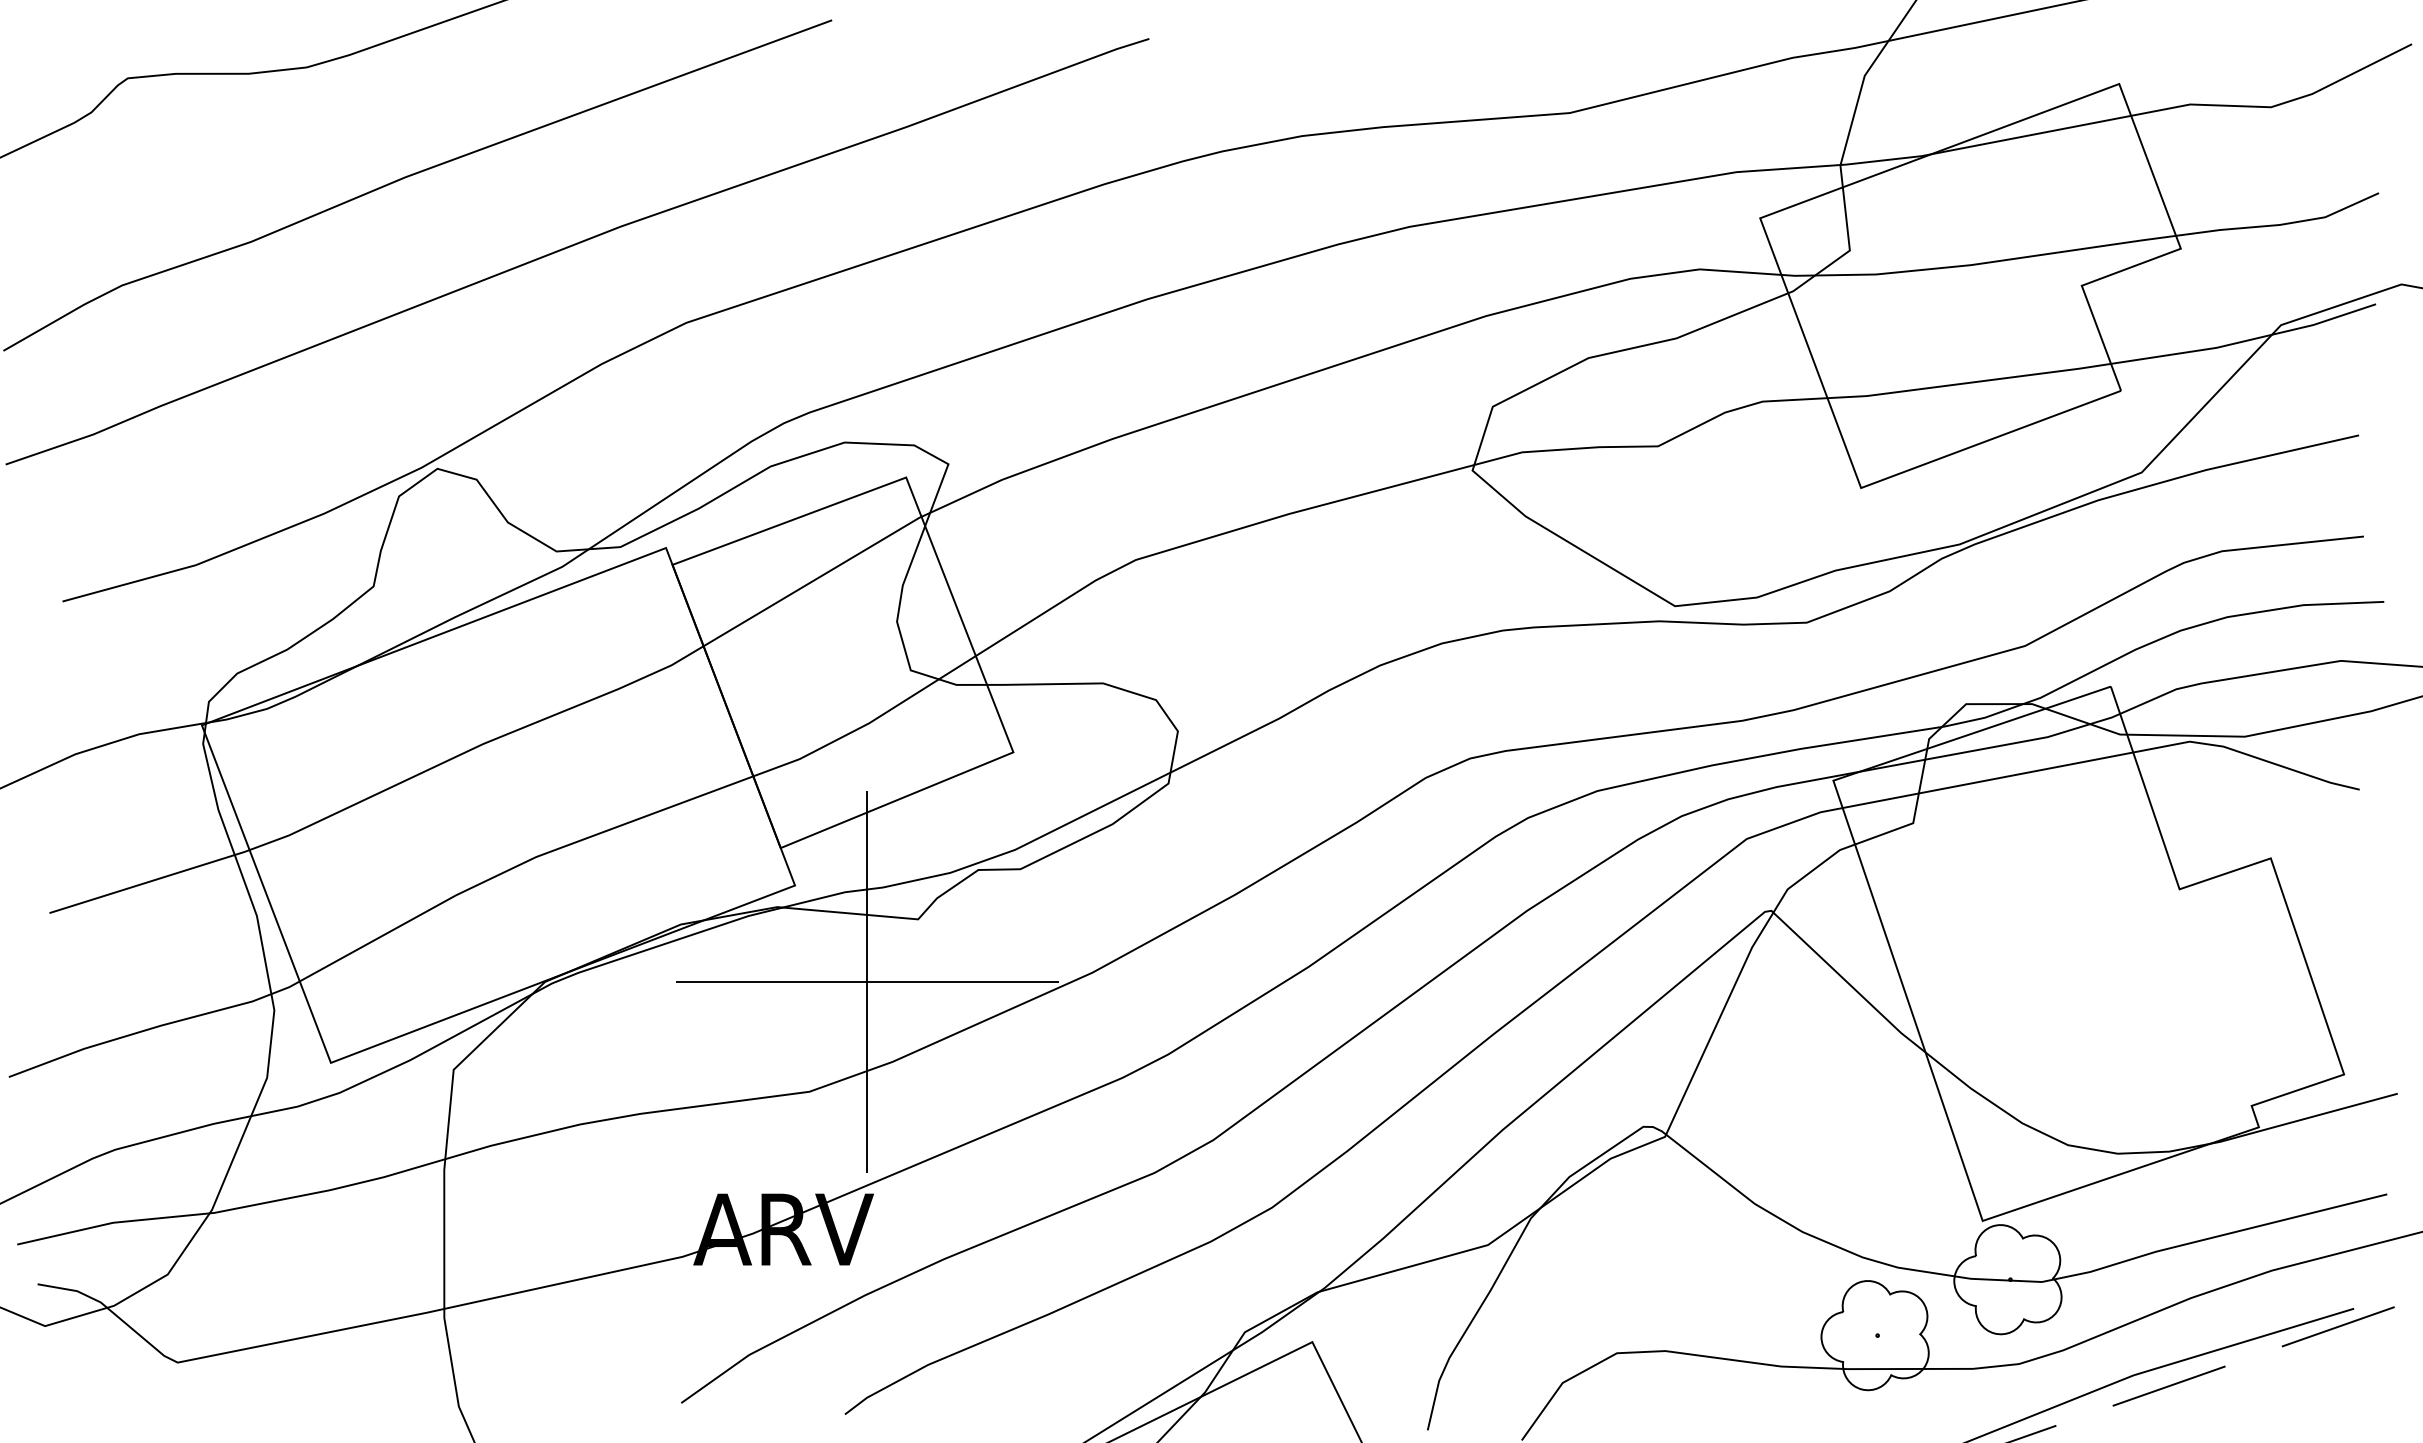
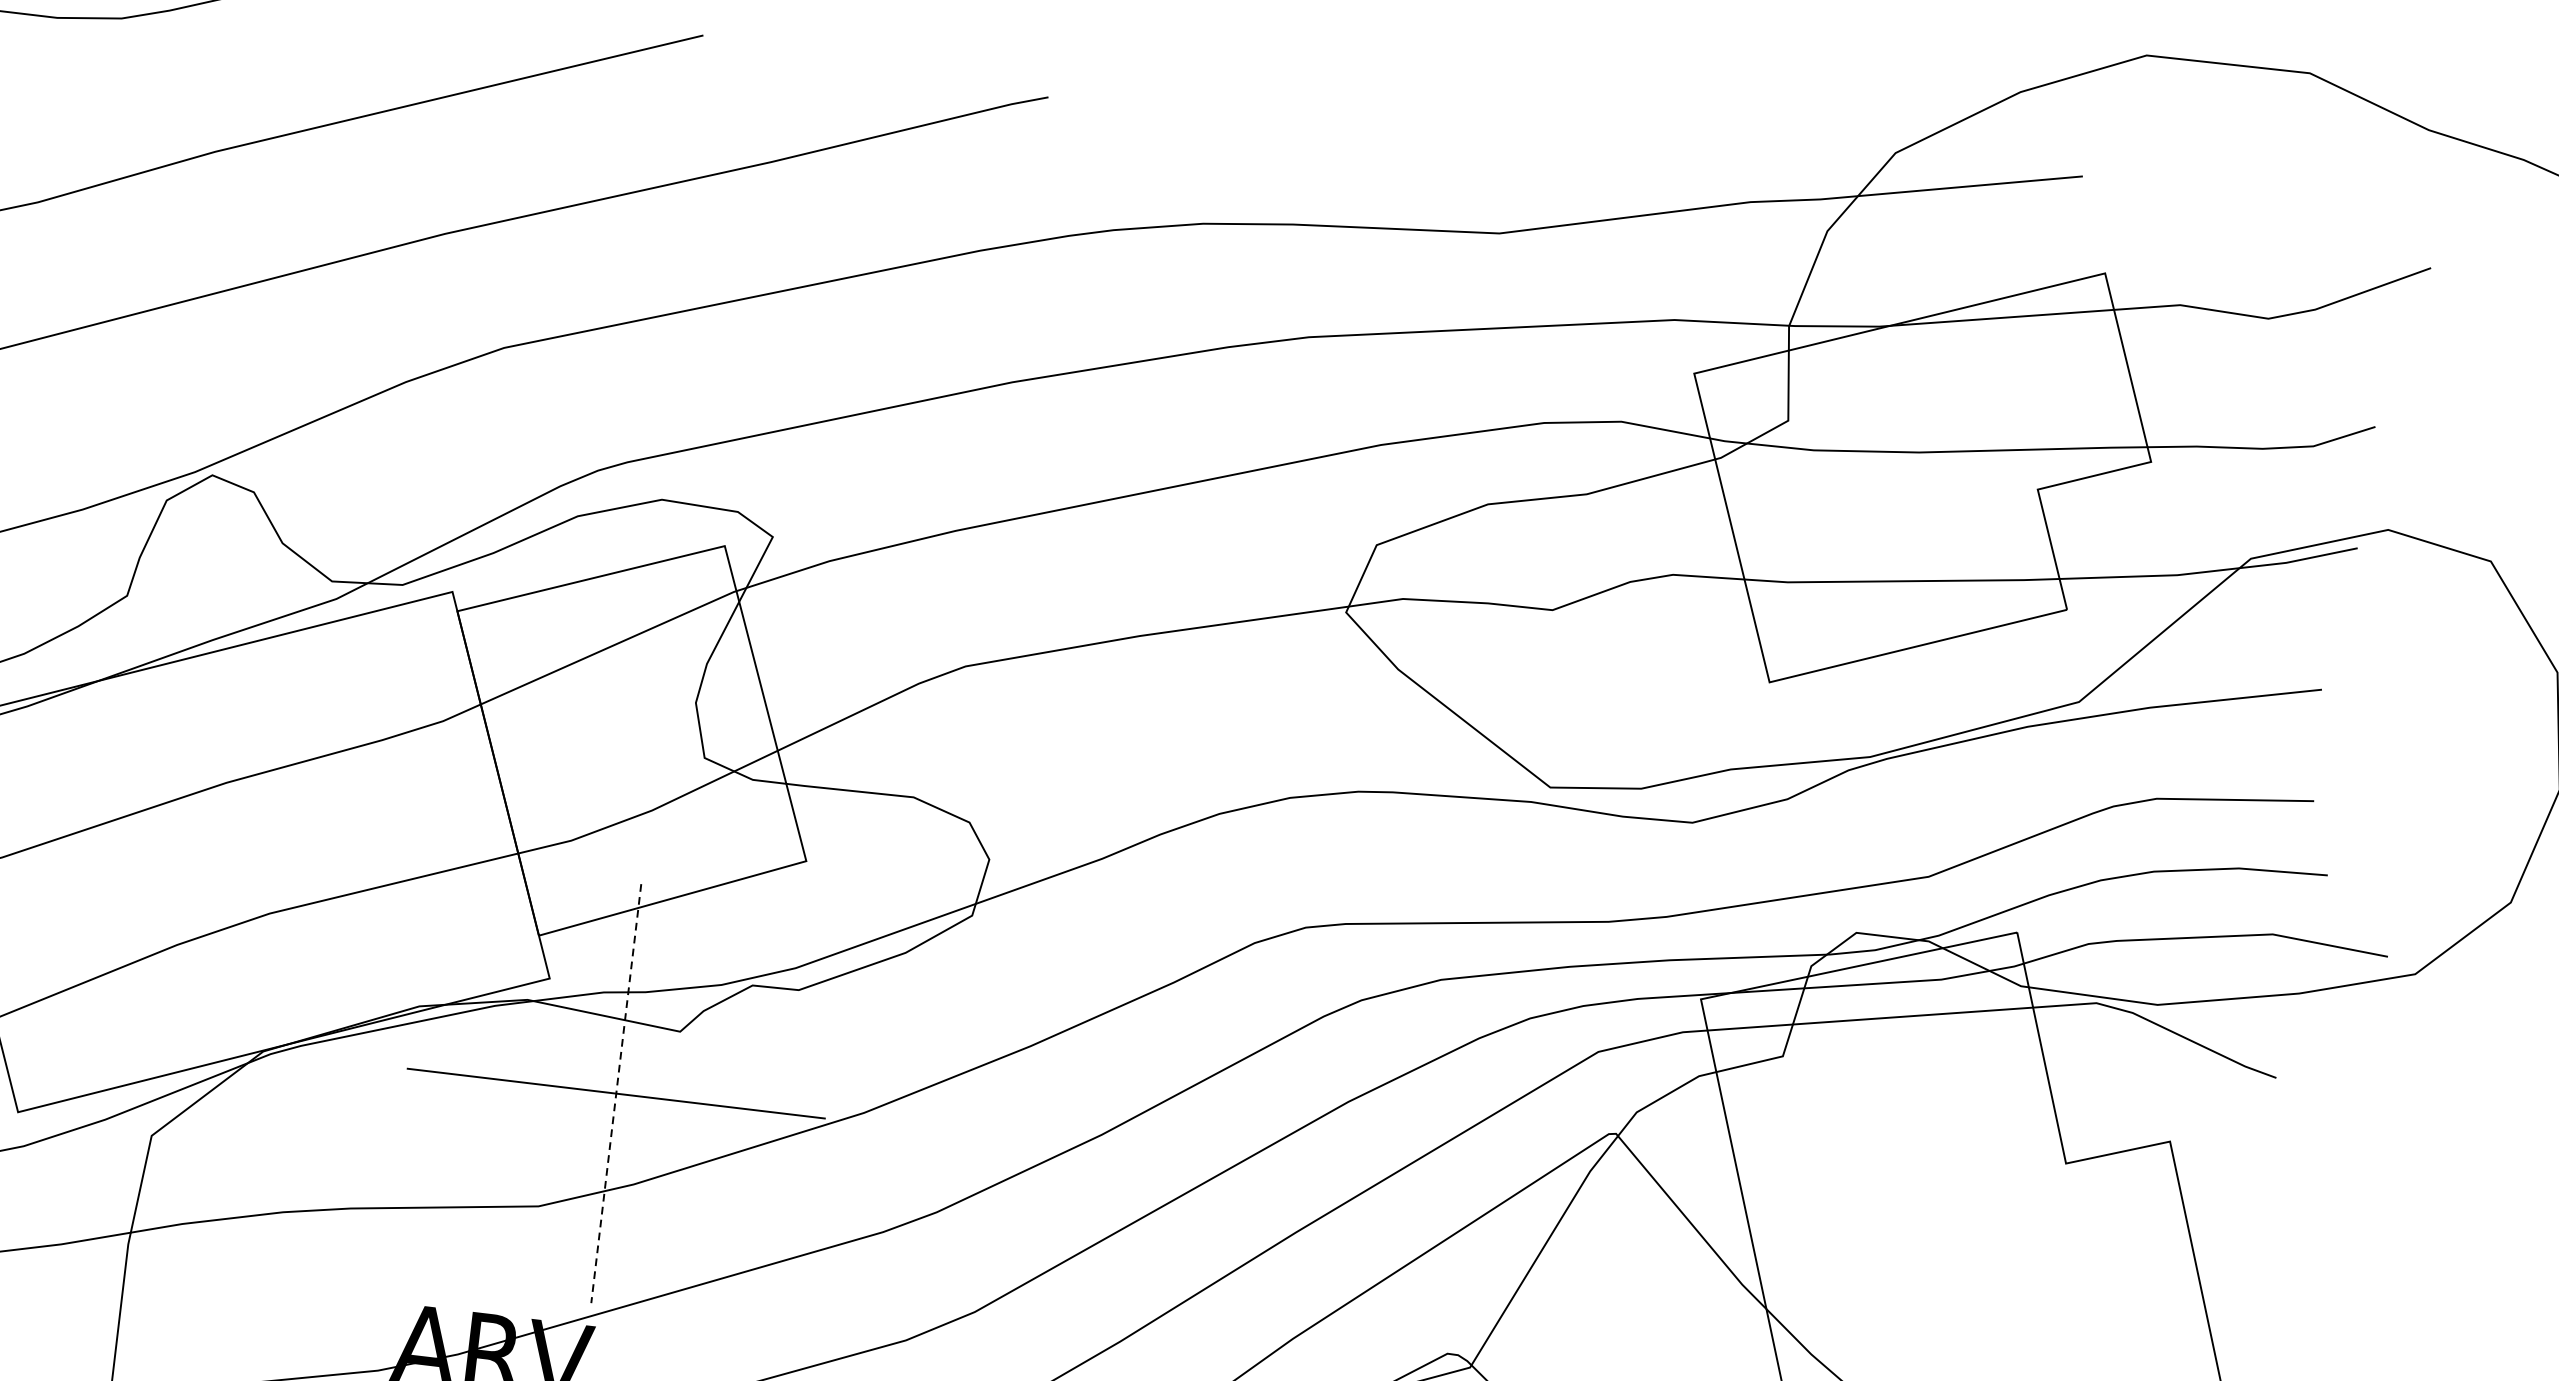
line: (867, 982) -> (616, 1094), solid -> dashed

